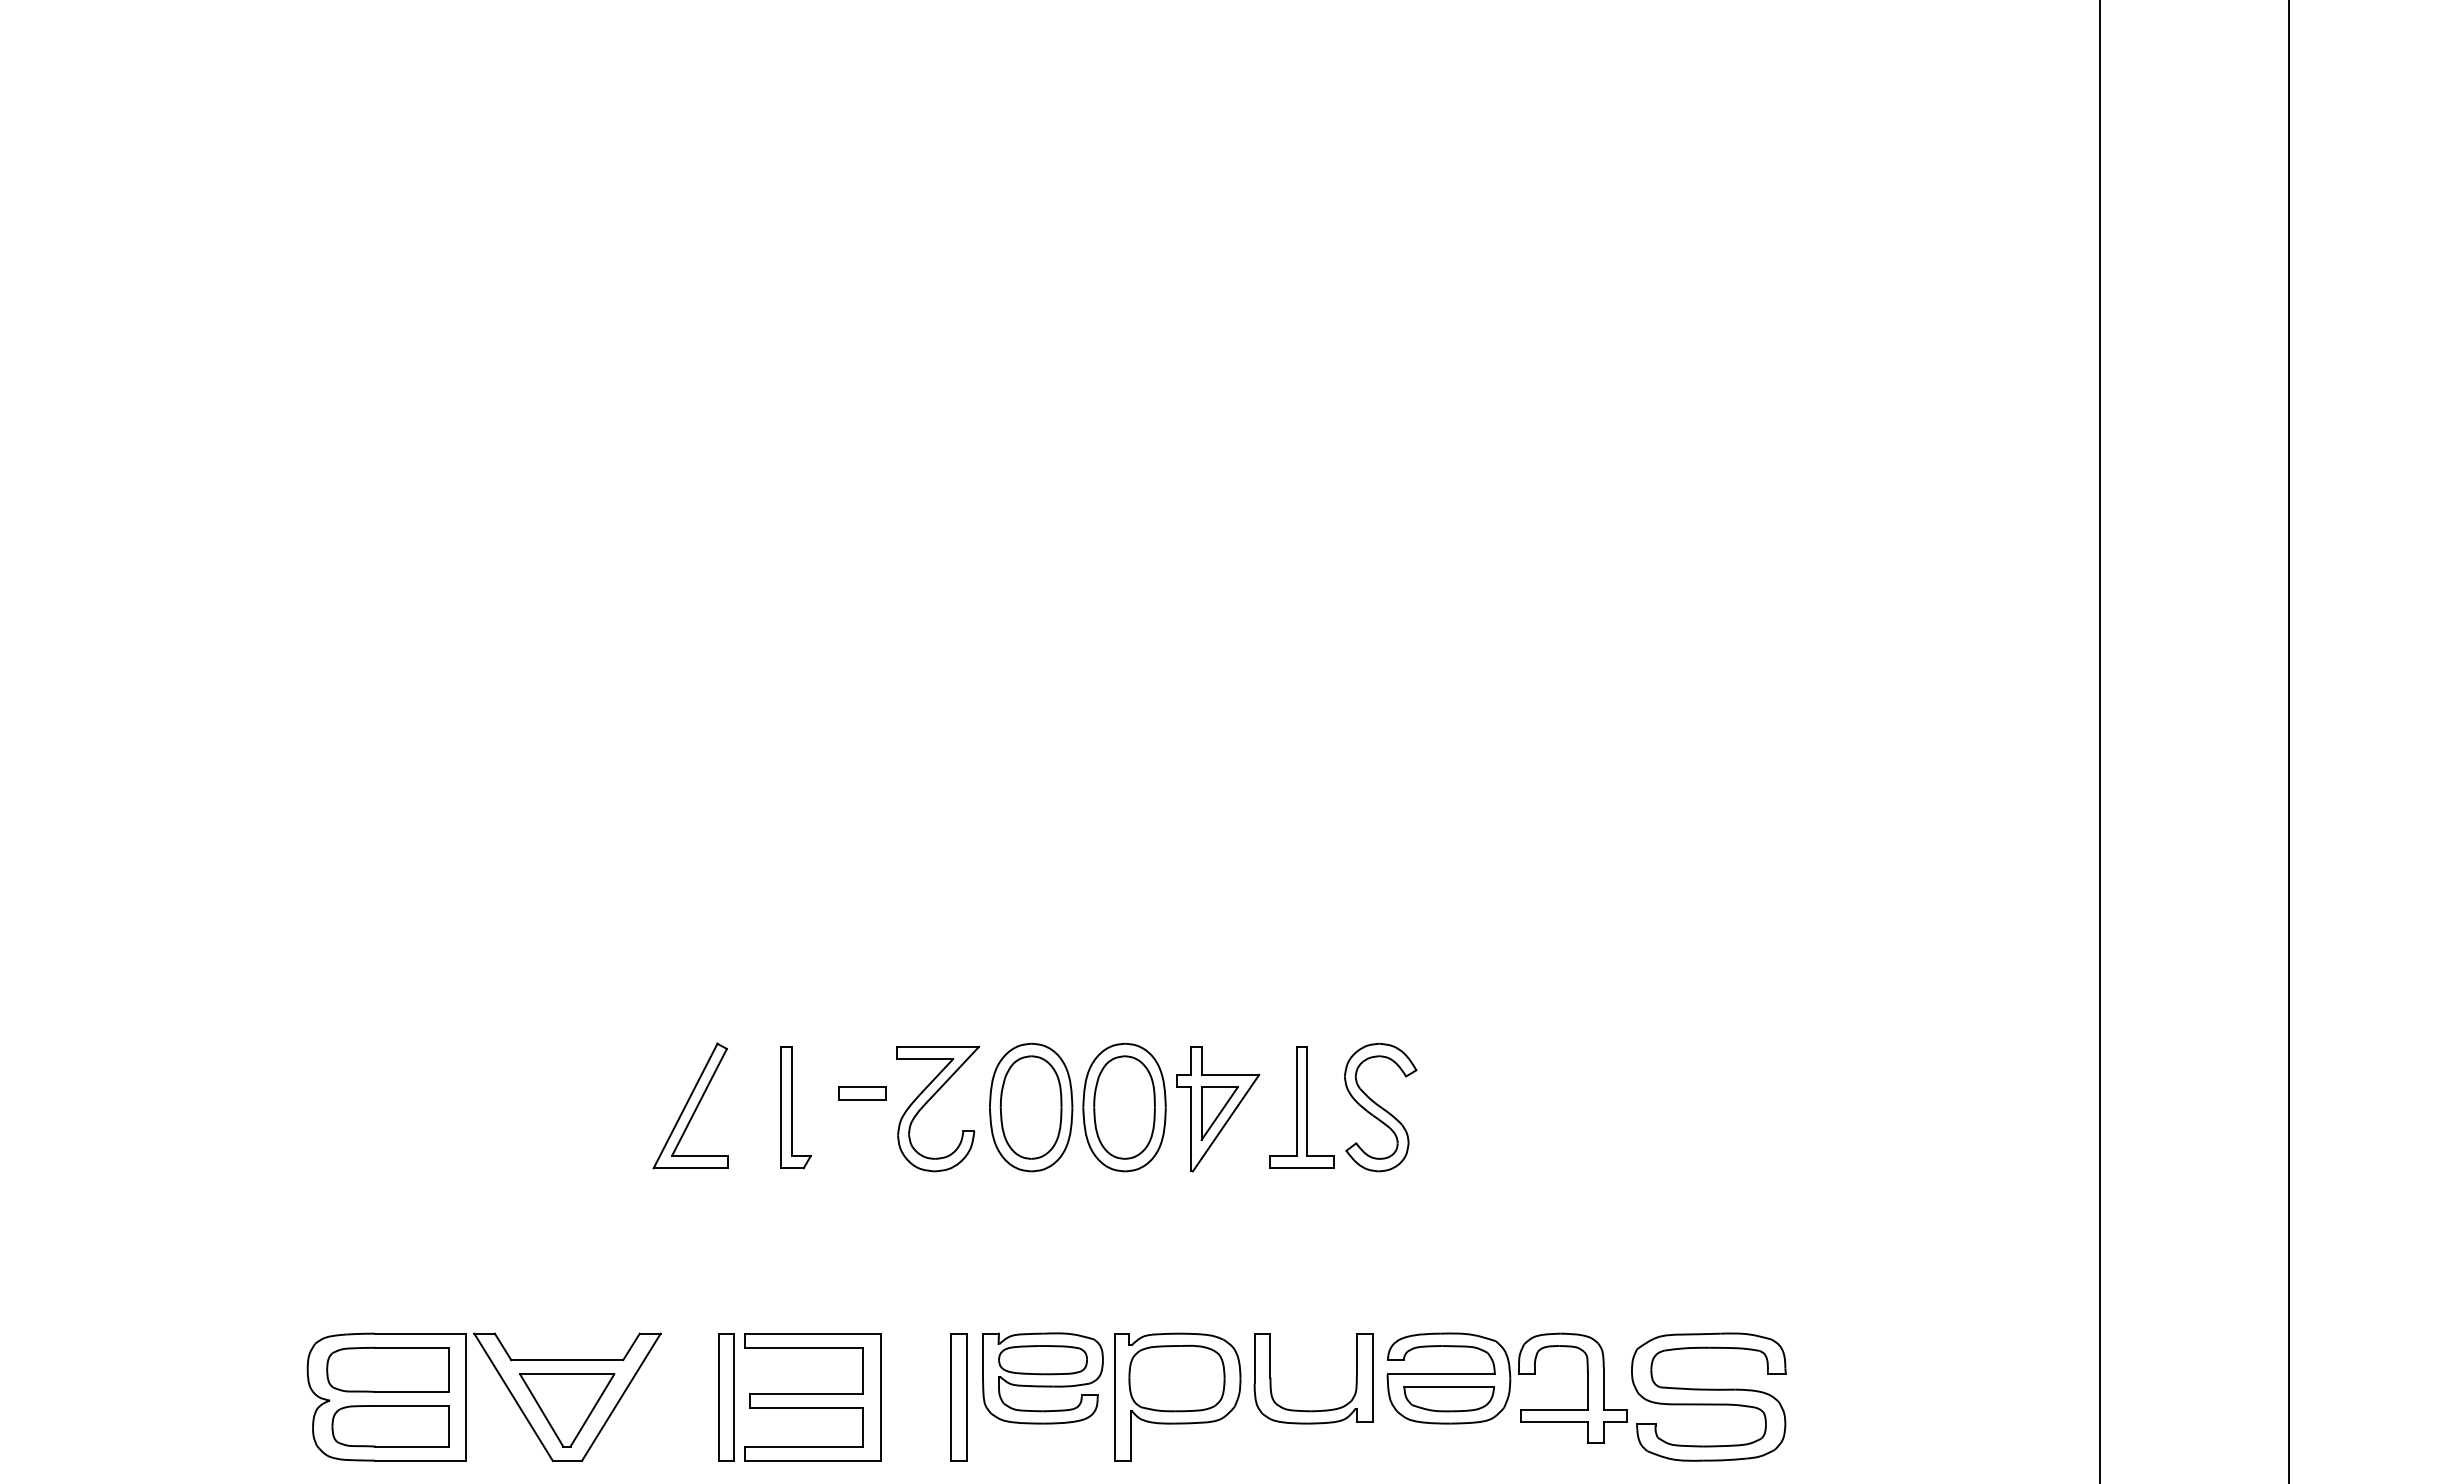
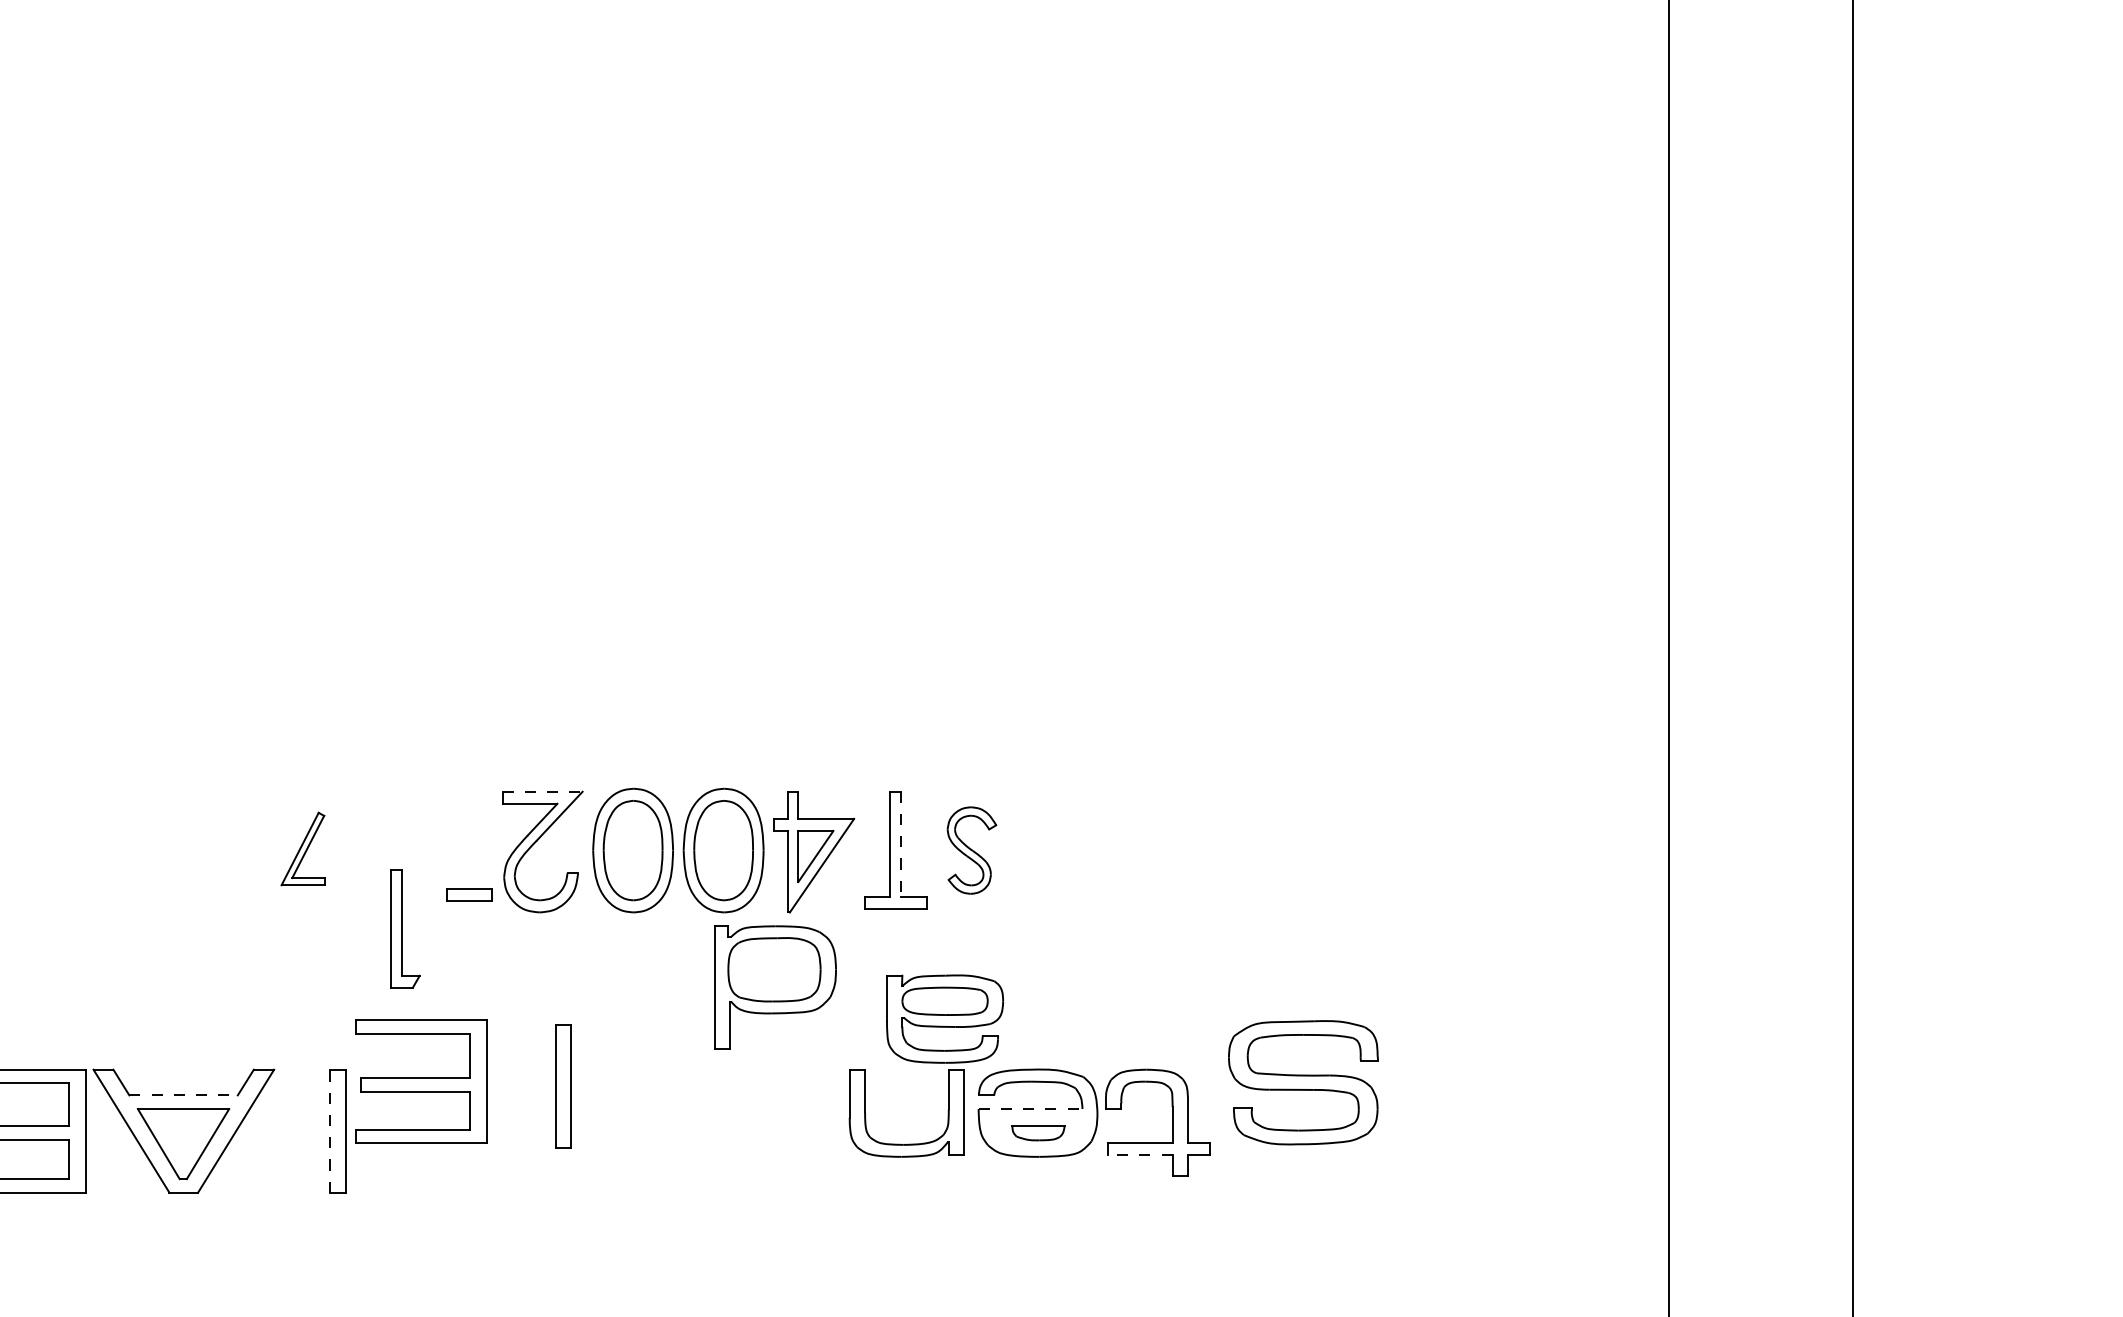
line: (938, 1046) -> (543, 791), solid -> dashed
part: (862, 1093) -> (469, 895), moved
line: (1307, 1101) -> (900, 844), solid -> dashed
part: (690, 1105) -> (303, 848), size x0.6
part: (795, 1107) -> (404, 929), moved
part: (1380, 1107) -> (971, 850), size x0.7
line: (567, 1360) -> (183, 1095), solid -> dashed
line: (1441, 1374) -> (1030, 1109), solid -> dashed
part: (1042, 1378) -> (944, 1019), moved
line: (718, 1396) -> (330, 1130), solid -> dashed
part: (1177, 1396) -> (774, 987), moved
part: (1708, 1396) -> (1303, 1082), moved
part: (812, 1397) -> (421, 1082), moved
part: (958, 1397) -> (562, 1086), moved
part: (1449, 1399) -> (1038, 1133), size x0.6
line: (1554, 1421) -> (1140, 1154), solid -> dashed

